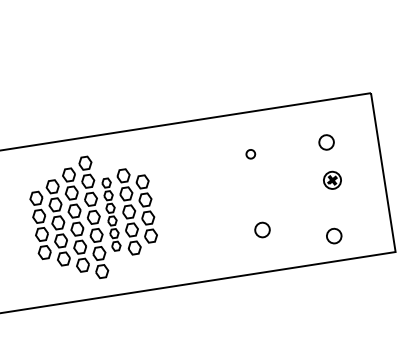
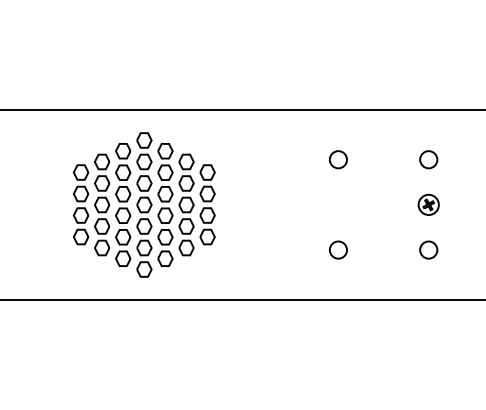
part: (250, 153) -> (338, 159), size x1.67
part: (111, 214) -> (165, 204), size x1.43
part: (333, 235) -> (428, 249), moved

